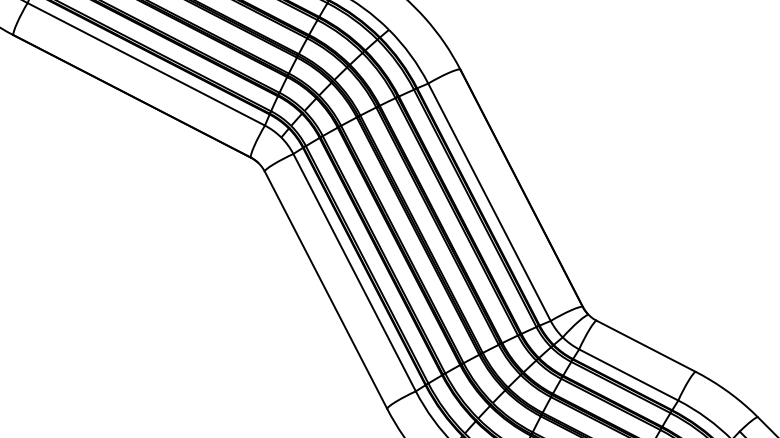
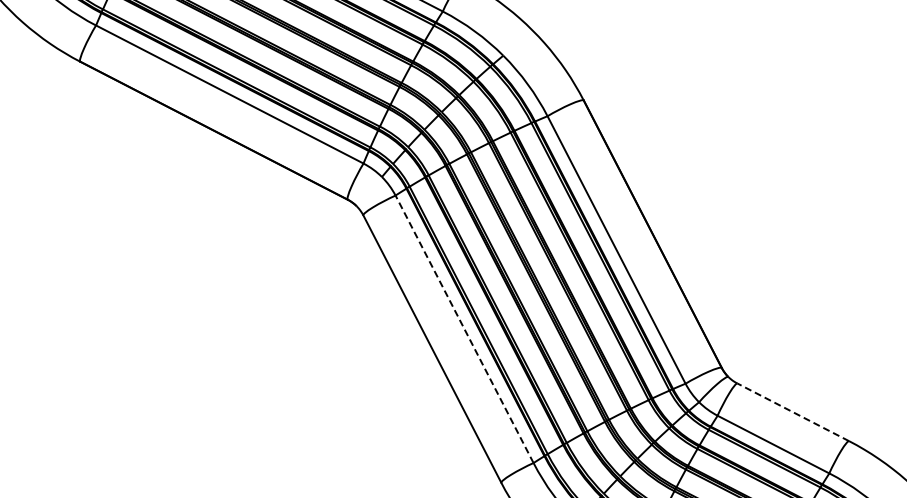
line: (354, 271) -> (464, 328), solid -> dashed
line: (646, 346) -> (793, 412), solid -> dashed

